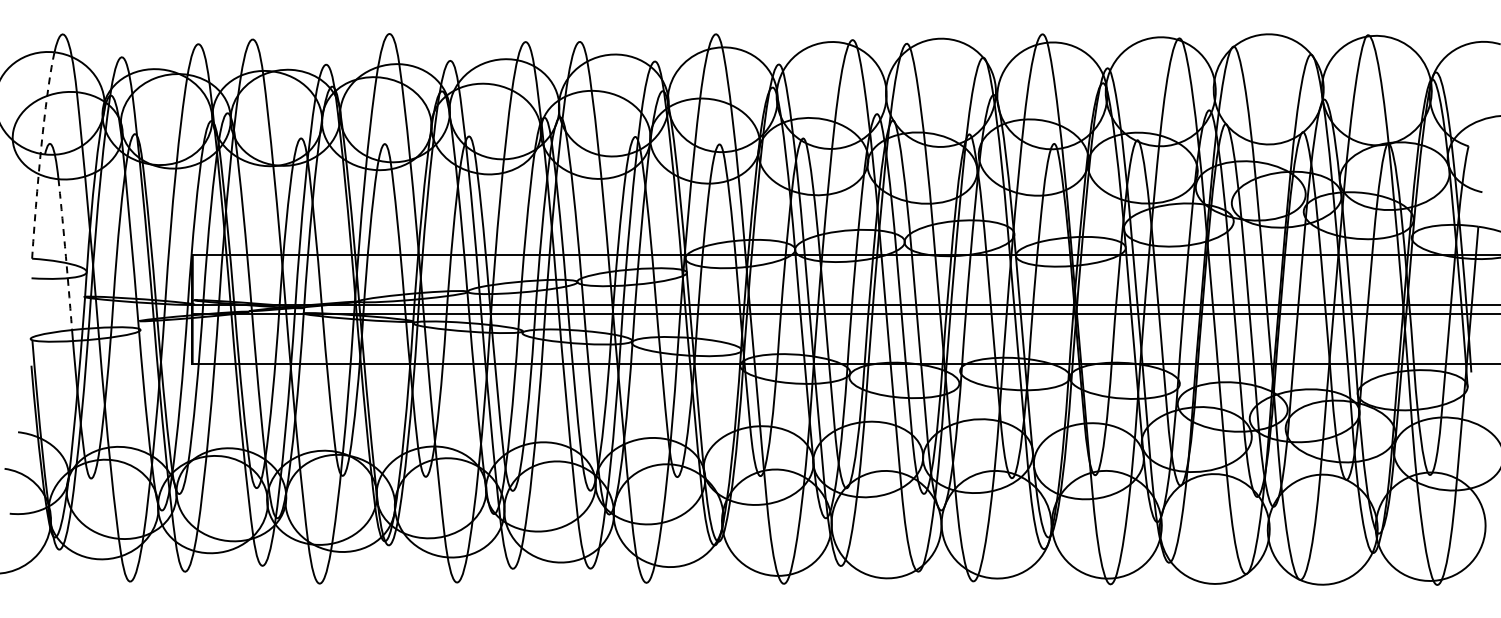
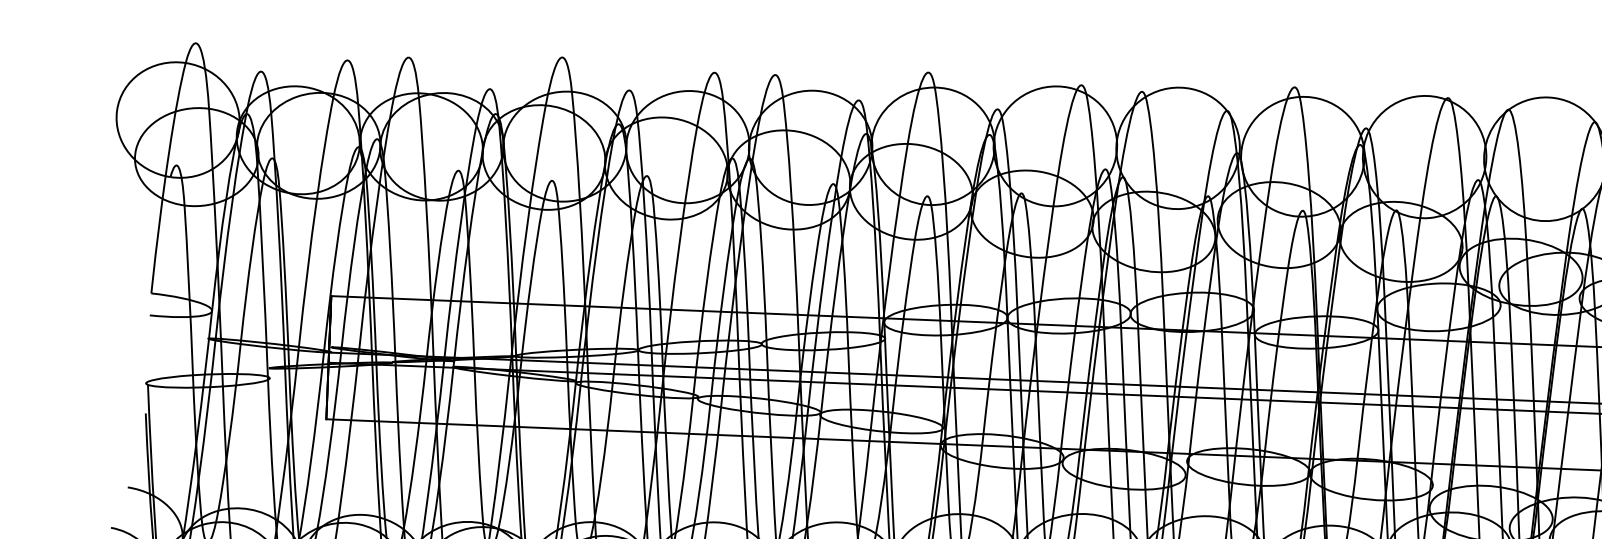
arc: (40, 153) -> (165, 175), dashed -> solid
arc: (65, 252) -> (189, 287), dashed -> solid

